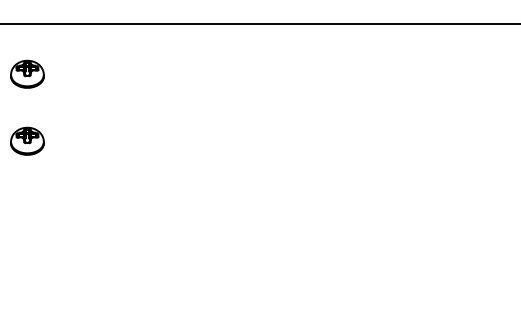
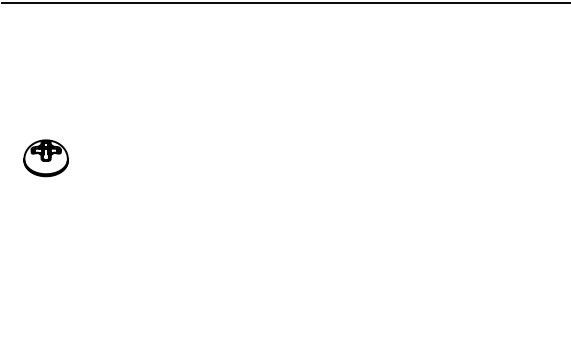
part: (27, 73) -> (46, 68), removed

